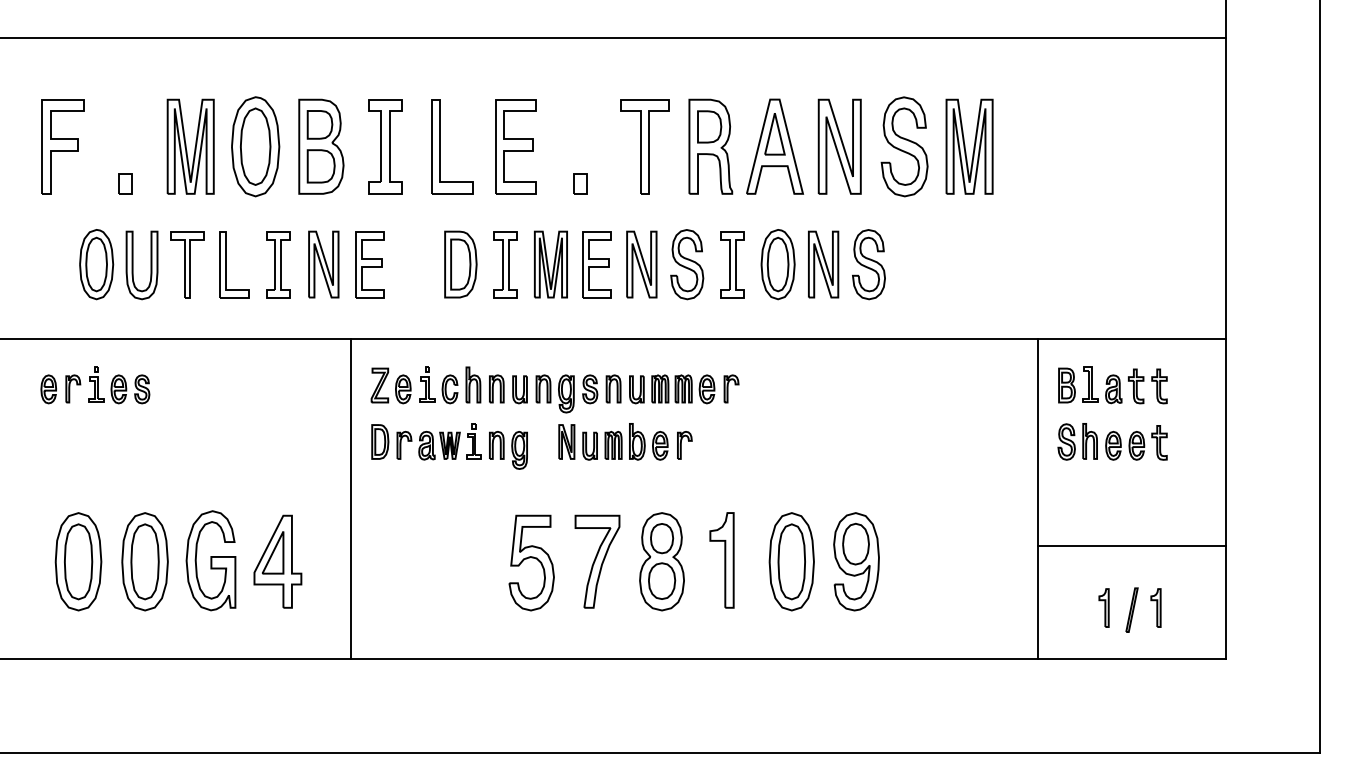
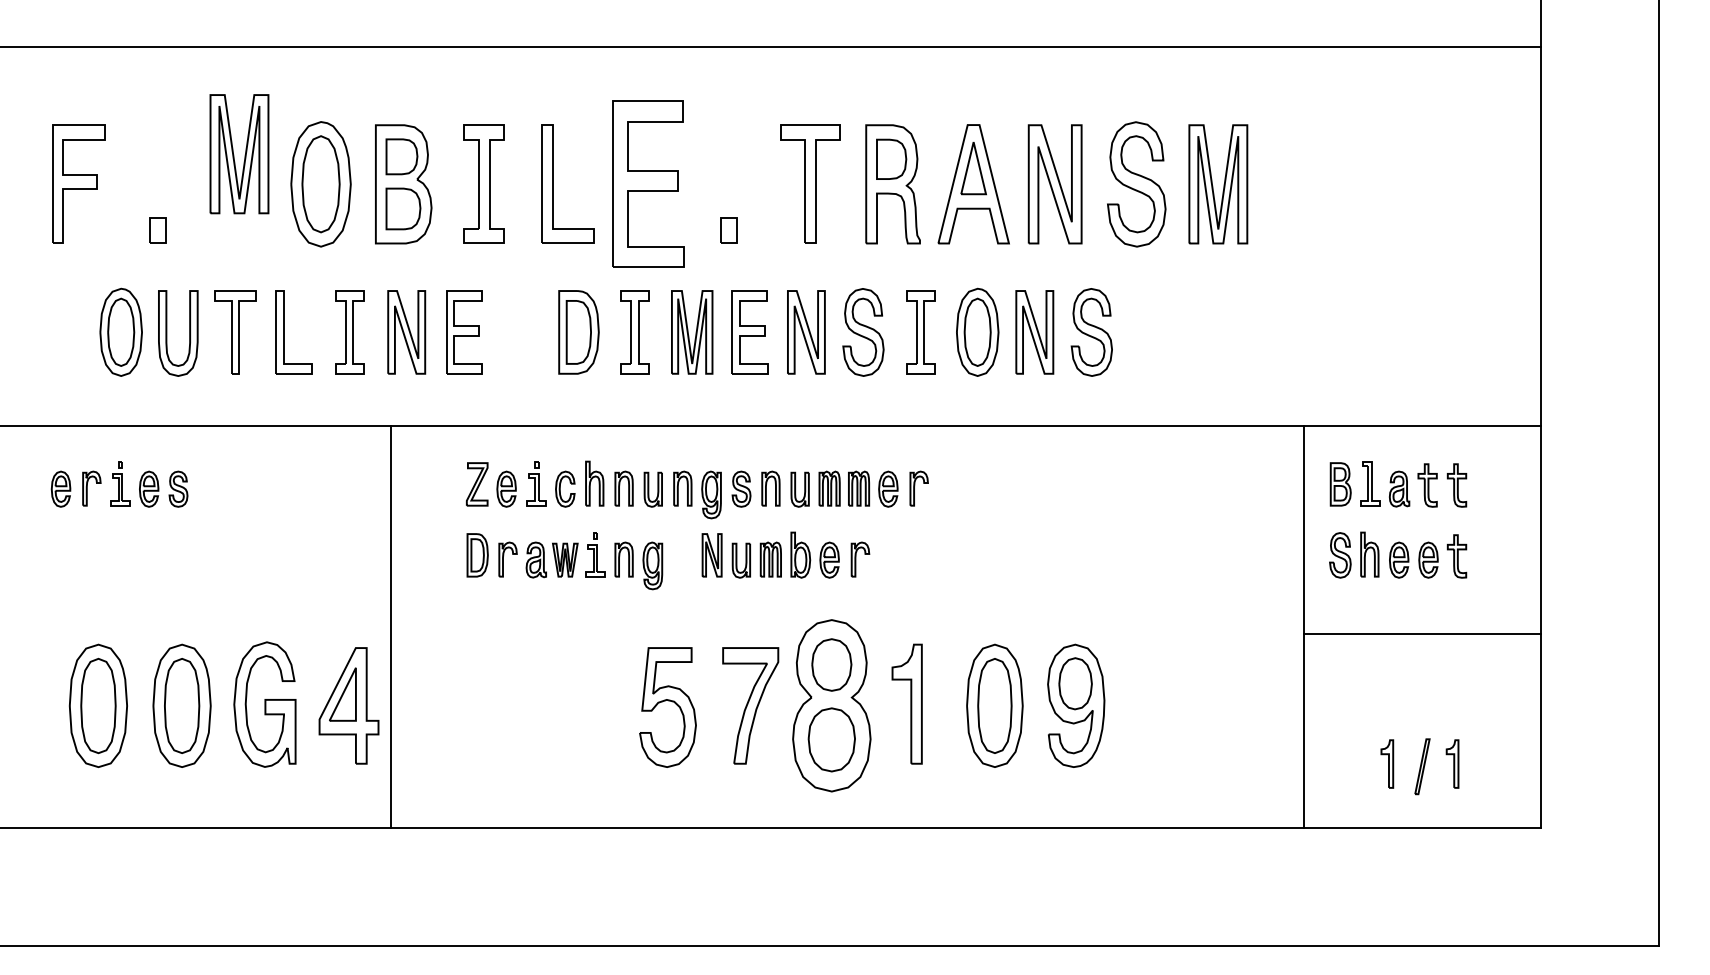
part: (190, 146) -> (239, 153), moved
part: (515, 146) -> (647, 183), size x1.4
line: (351, 498) -> (391, 626), moved
line: (1131, 545) -> (1421, 633), moved
part: (661, 561) -> (831, 705), size x1.4

